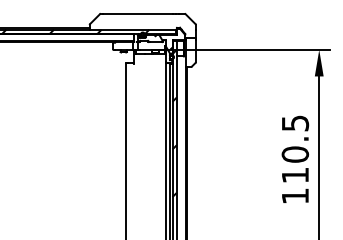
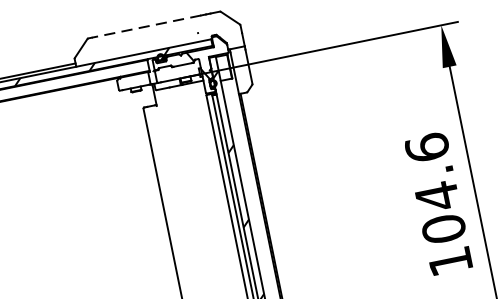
line: (137, 13) -> (145, 26), solid -> dashed
text: (295, 149) -> (435, 188), 110.5 -> 104.6

